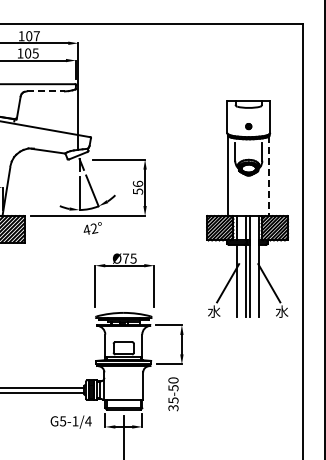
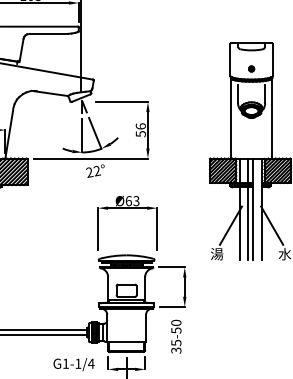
line: (46, 91) -> (49, 33), dashed -> solid
line: (269, 176) -> (272, 118), dashed -> solid
text: (86, 229) -> (89, 171), 42° -> 22°
text: (129, 258) -> (132, 200), Ø75 -> Ø63
text: (214, 311) -> (217, 253), 水 -> 湯
text: (63, 421) -> (66, 363), G5-1/4 -> G1-1/4

